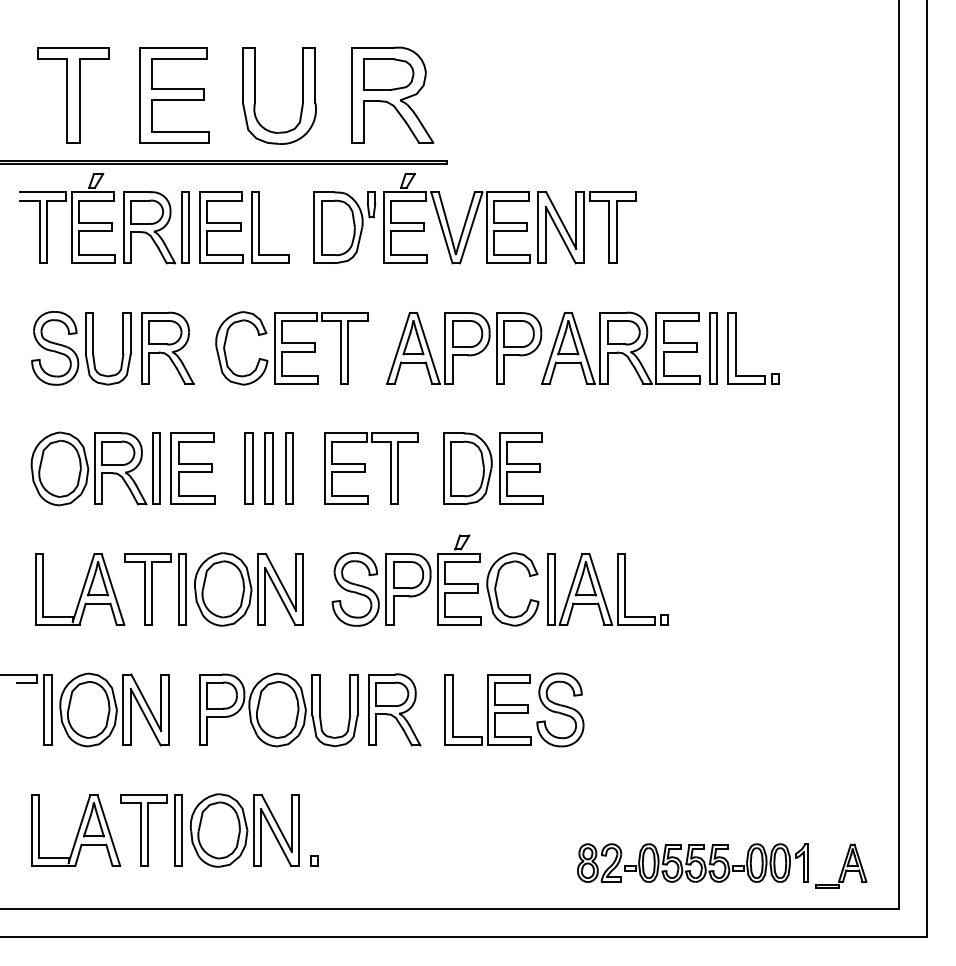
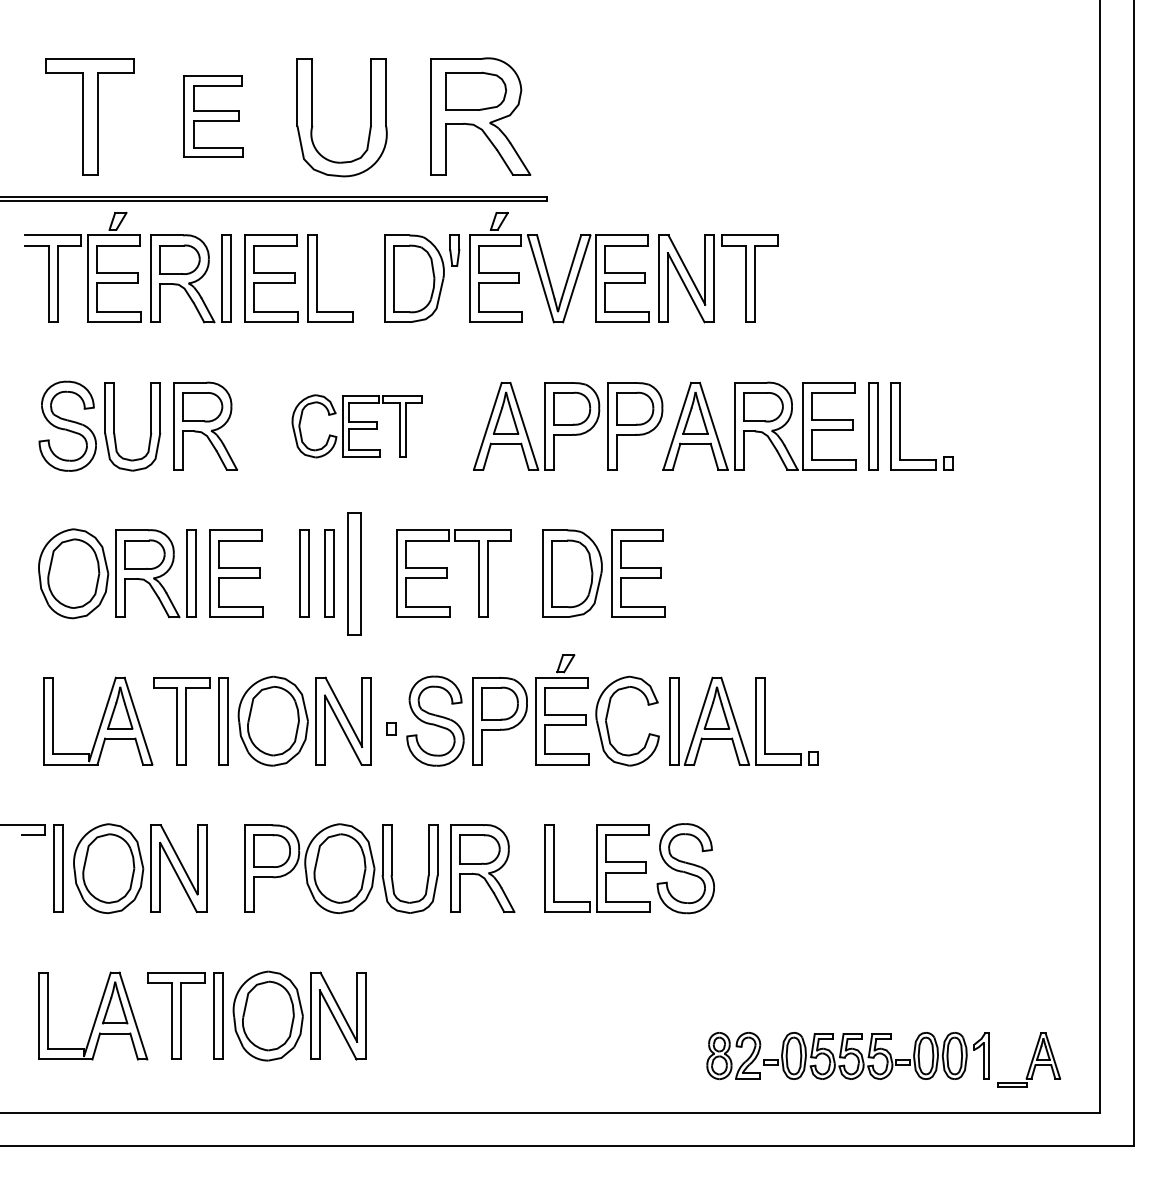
part: (174, 95) -> (213, 116), size x0.7
part: (291, 348) -> (356, 426), size x0.7
part: (289, 468) -> (354, 573), size x1.4
part: (314, 860) -> (391, 728), moved

